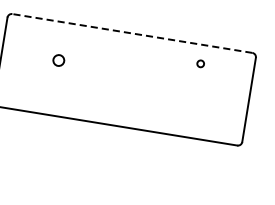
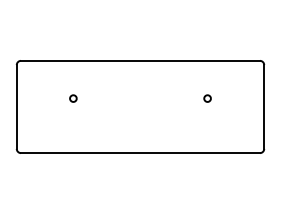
line: (132, 33) -> (140, 60), dashed -> solid
circle: (59, 60) -> (73, 98), size x0.62
circle: (200, 63) -> (207, 98), moved

